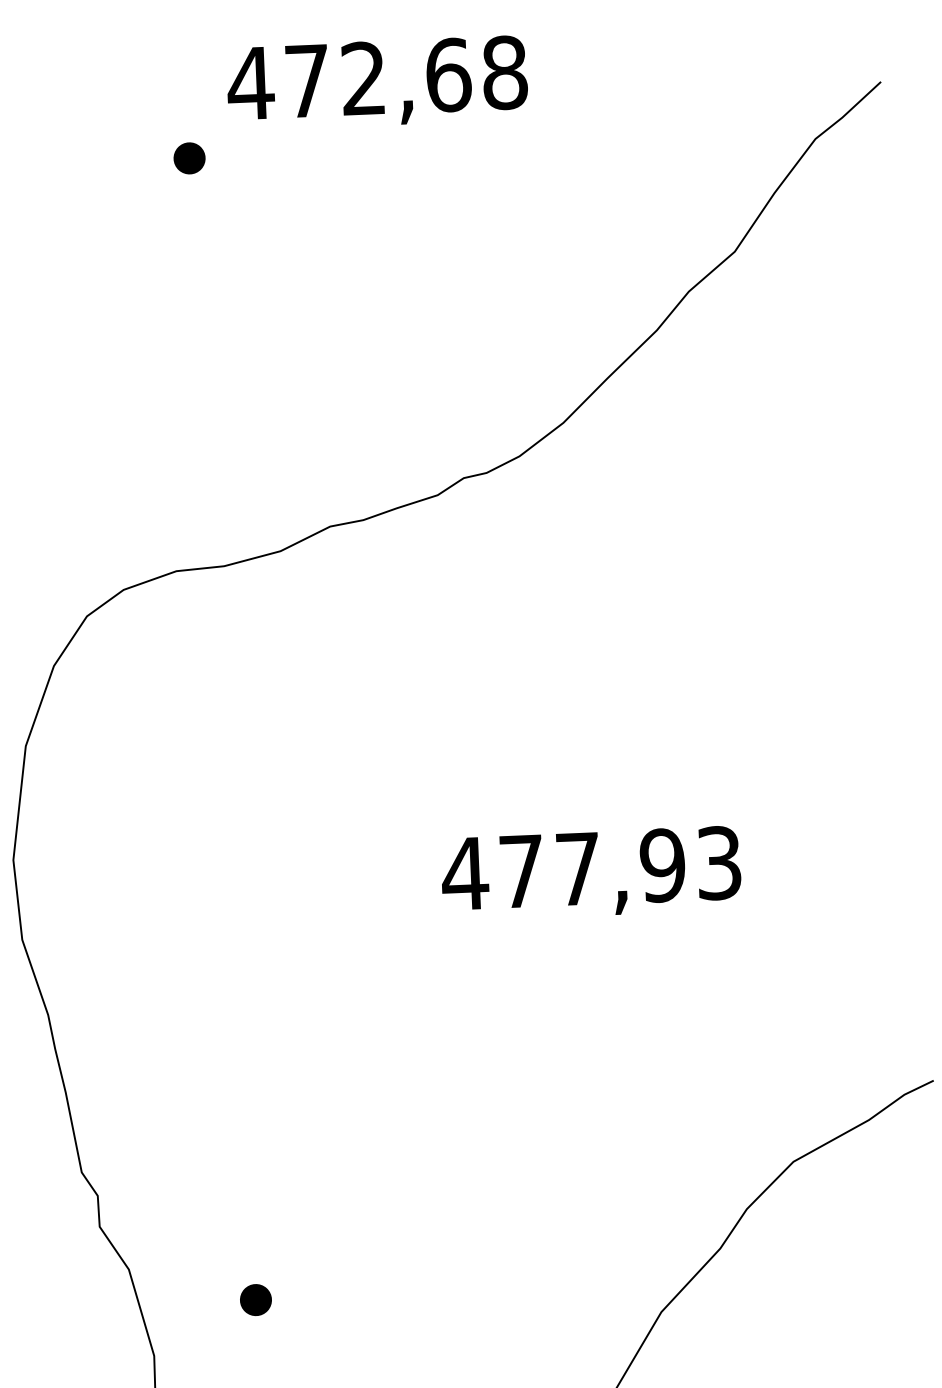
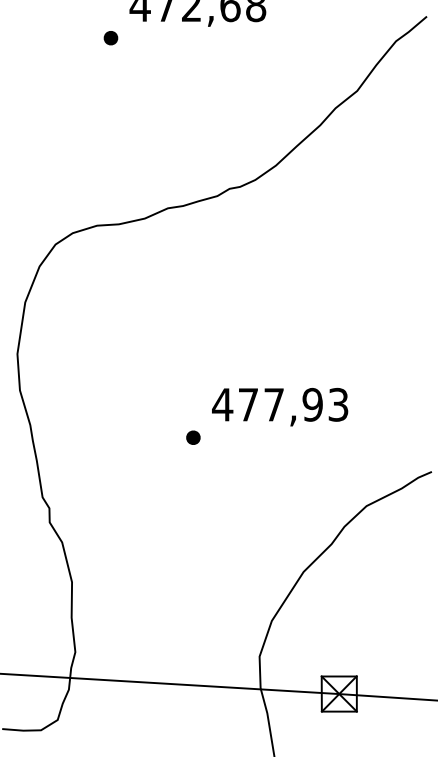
text: (592, 874) -> (280, 407), moved
part: (256, 1299) -> (193, 437), moved

